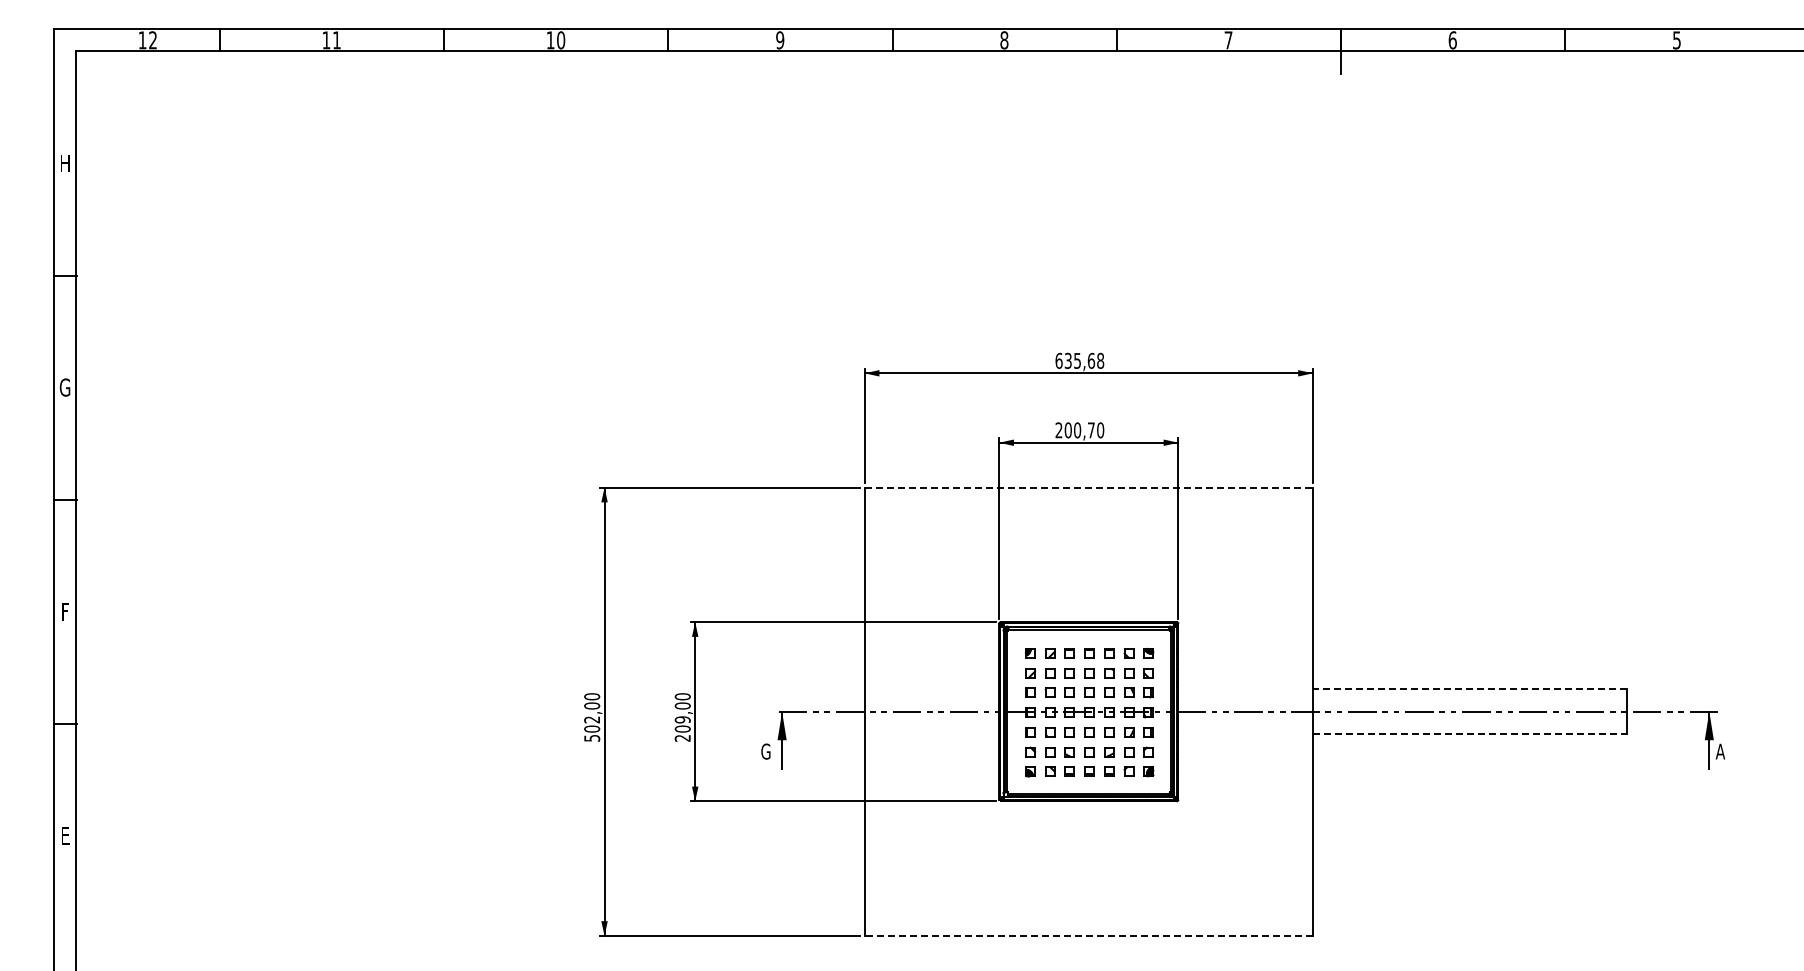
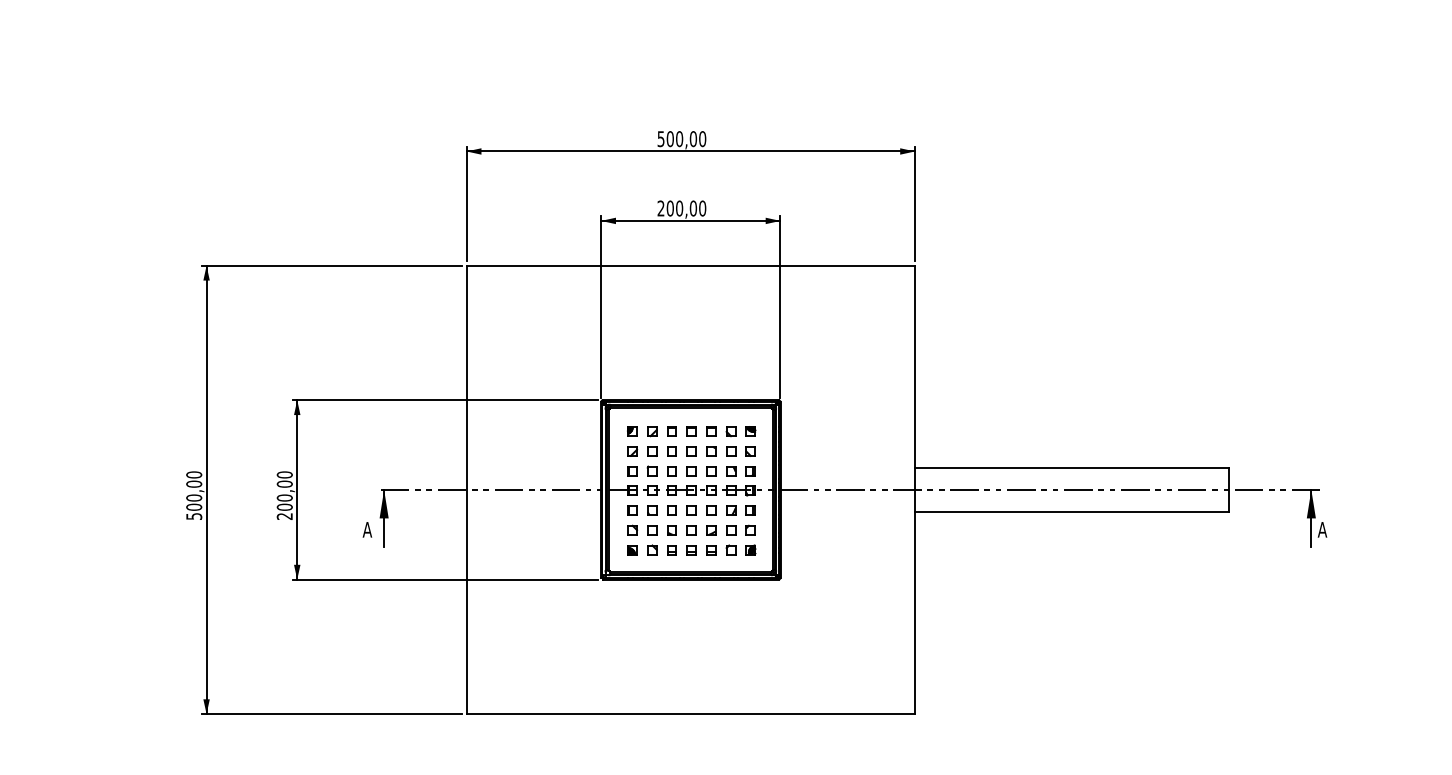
text: (1079, 360) -> (681, 138), 635,68 -> 500,00
text: (1090, 430) -> (692, 208), 200,70 -> 200,00
line: (1089, 487) -> (691, 265), dashed -> solid
line: (1469, 689) -> (1071, 467), dashed -> solid
text: (592, 719) -> (194, 497), 502,00 -> 500,00
text: (682, 719) -> (284, 497), 209,00 -> 200,00
line: (1469, 734) -> (1071, 512), dashed -> solid
text: (765, 751) -> (367, 529), G -> A
line: (1088, 935) -> (690, 713), dashed -> solid

